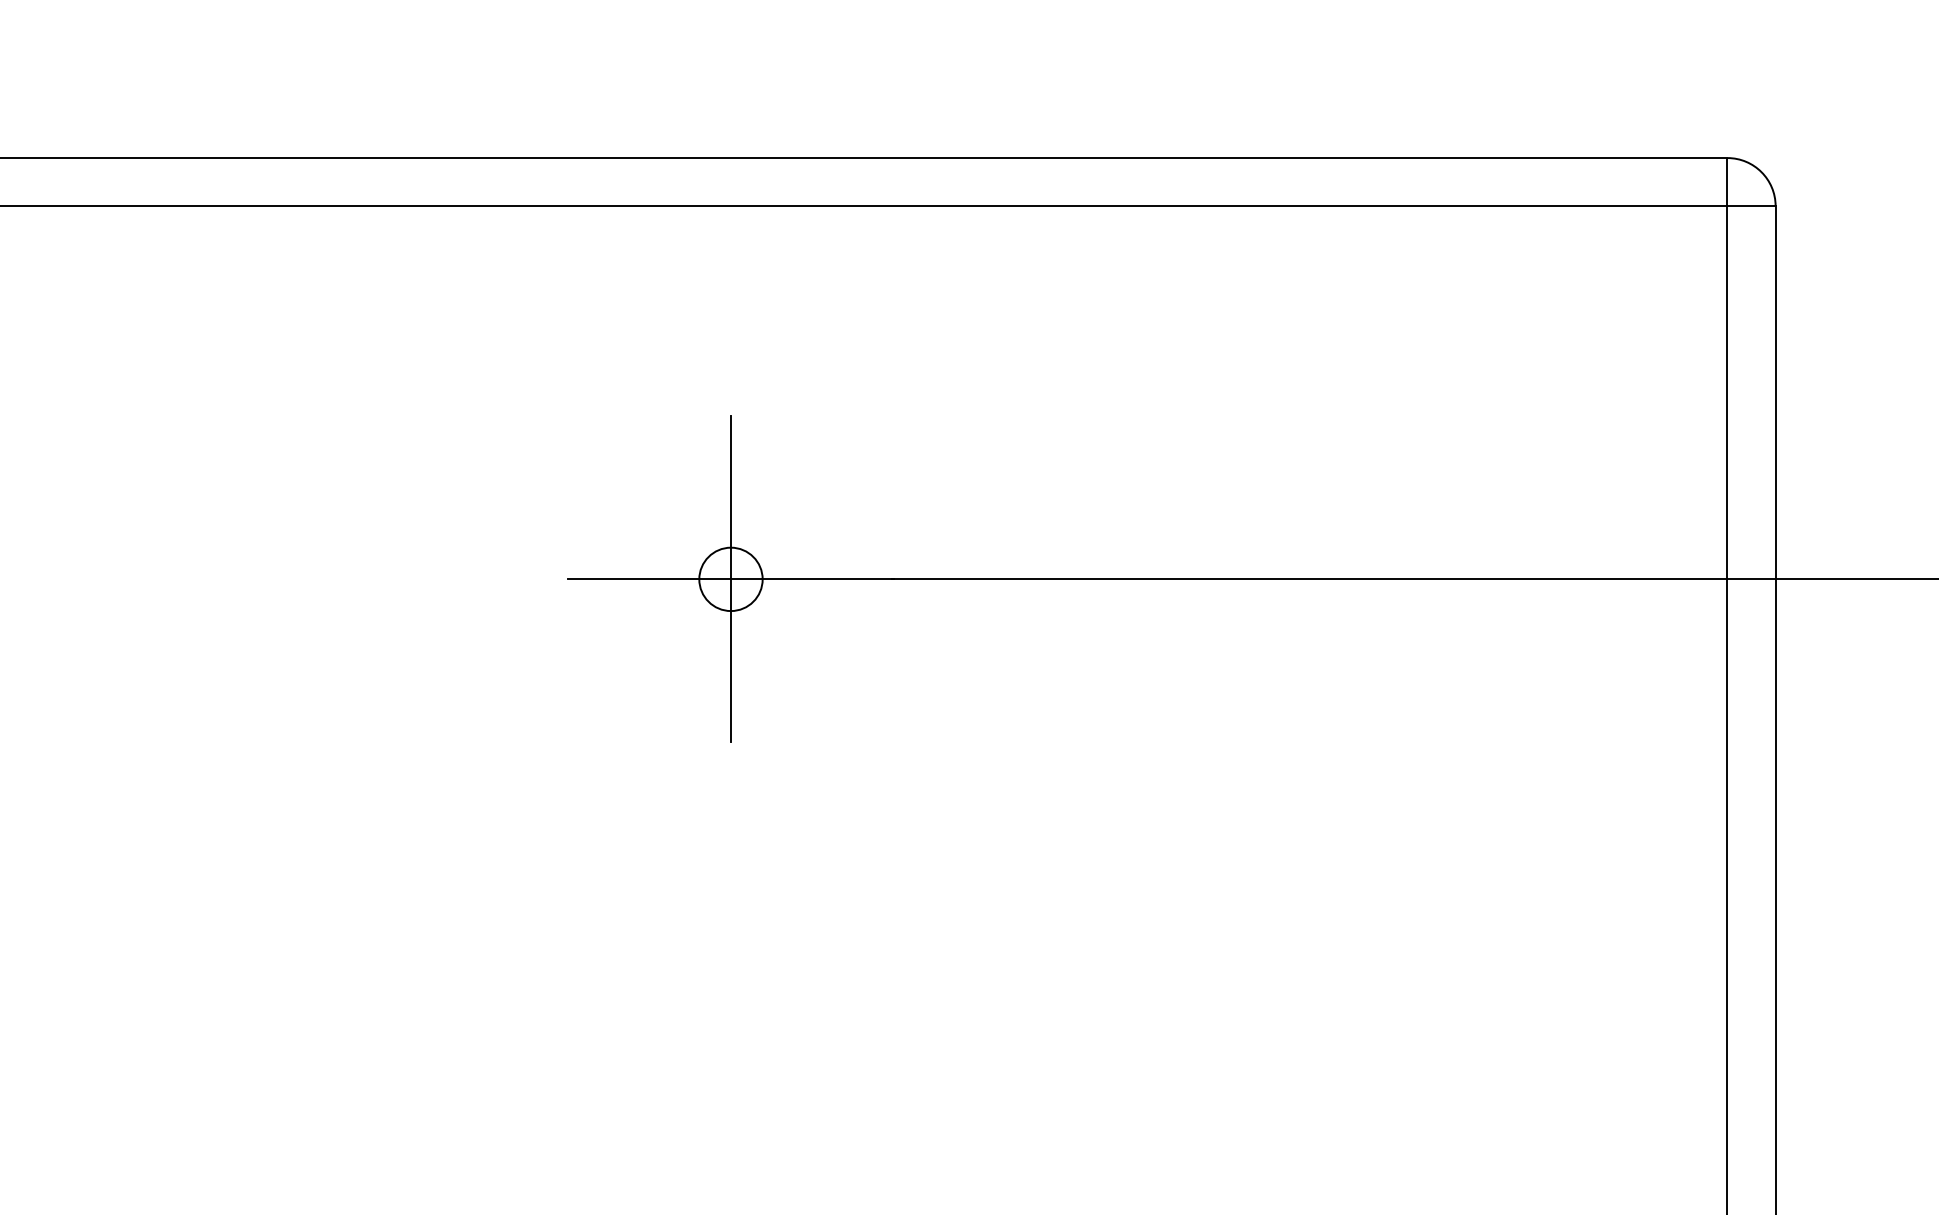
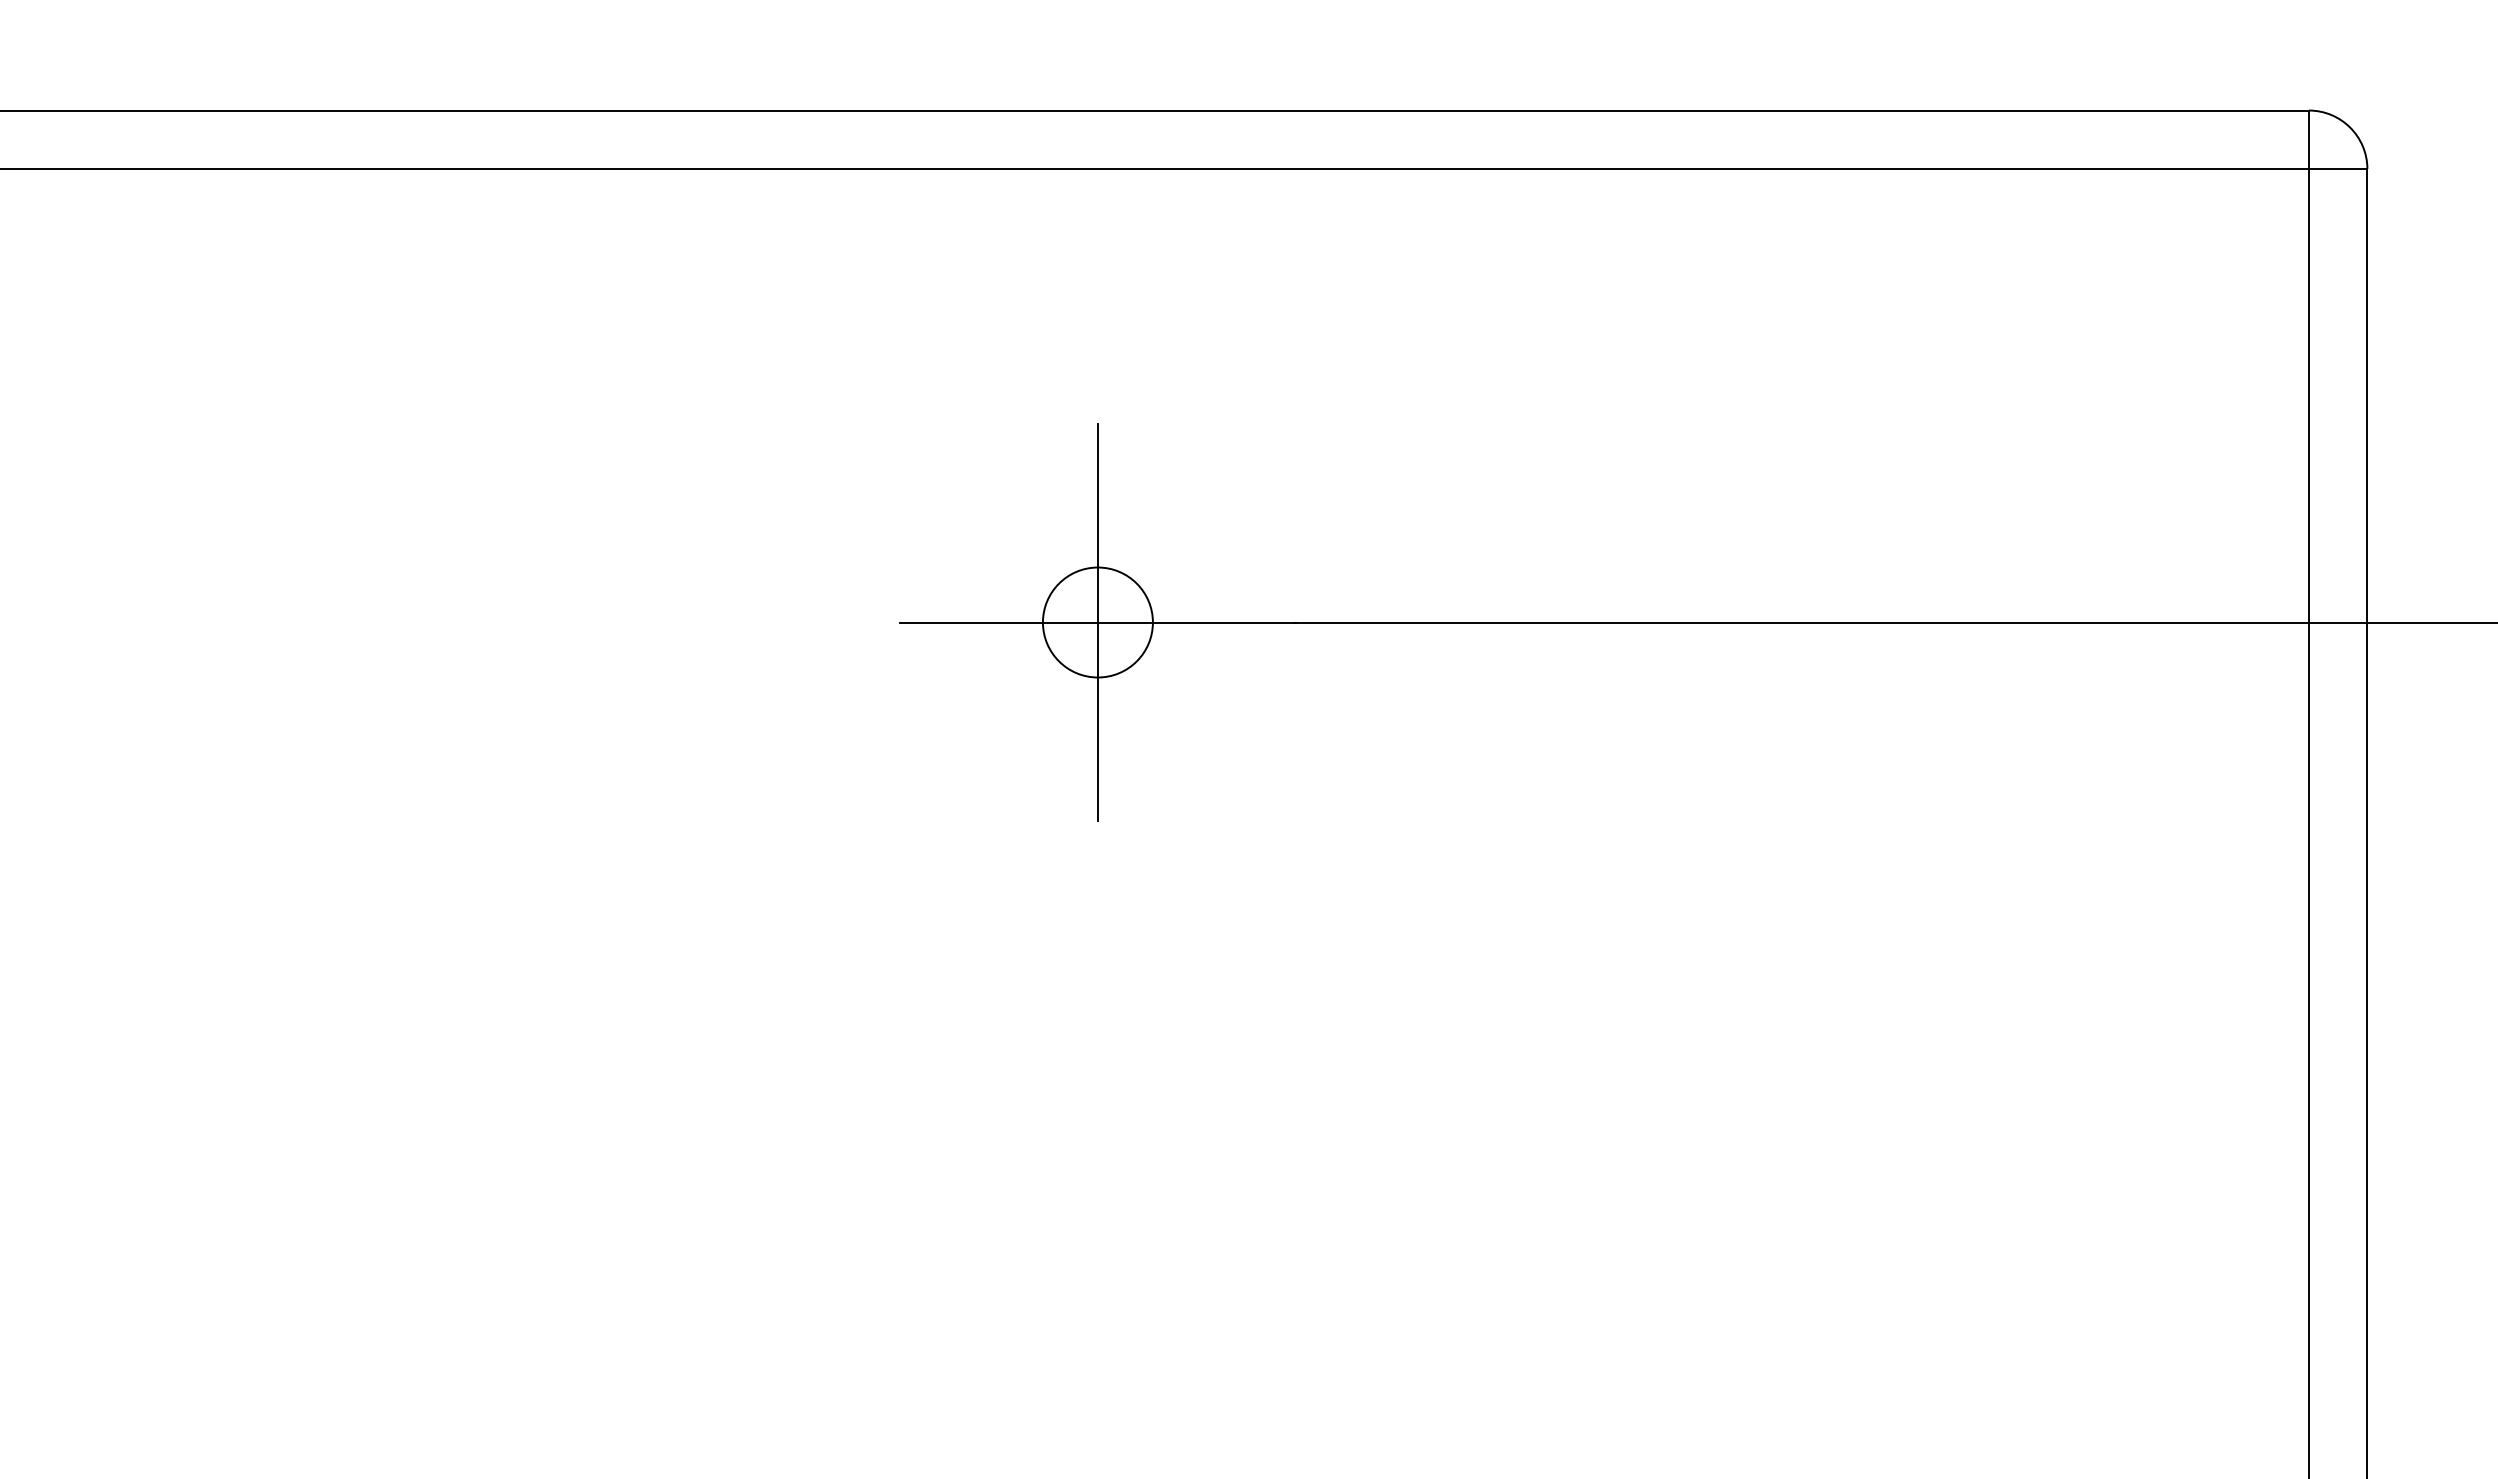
circle: (730, 579) -> (1097, 622), size x1.43

